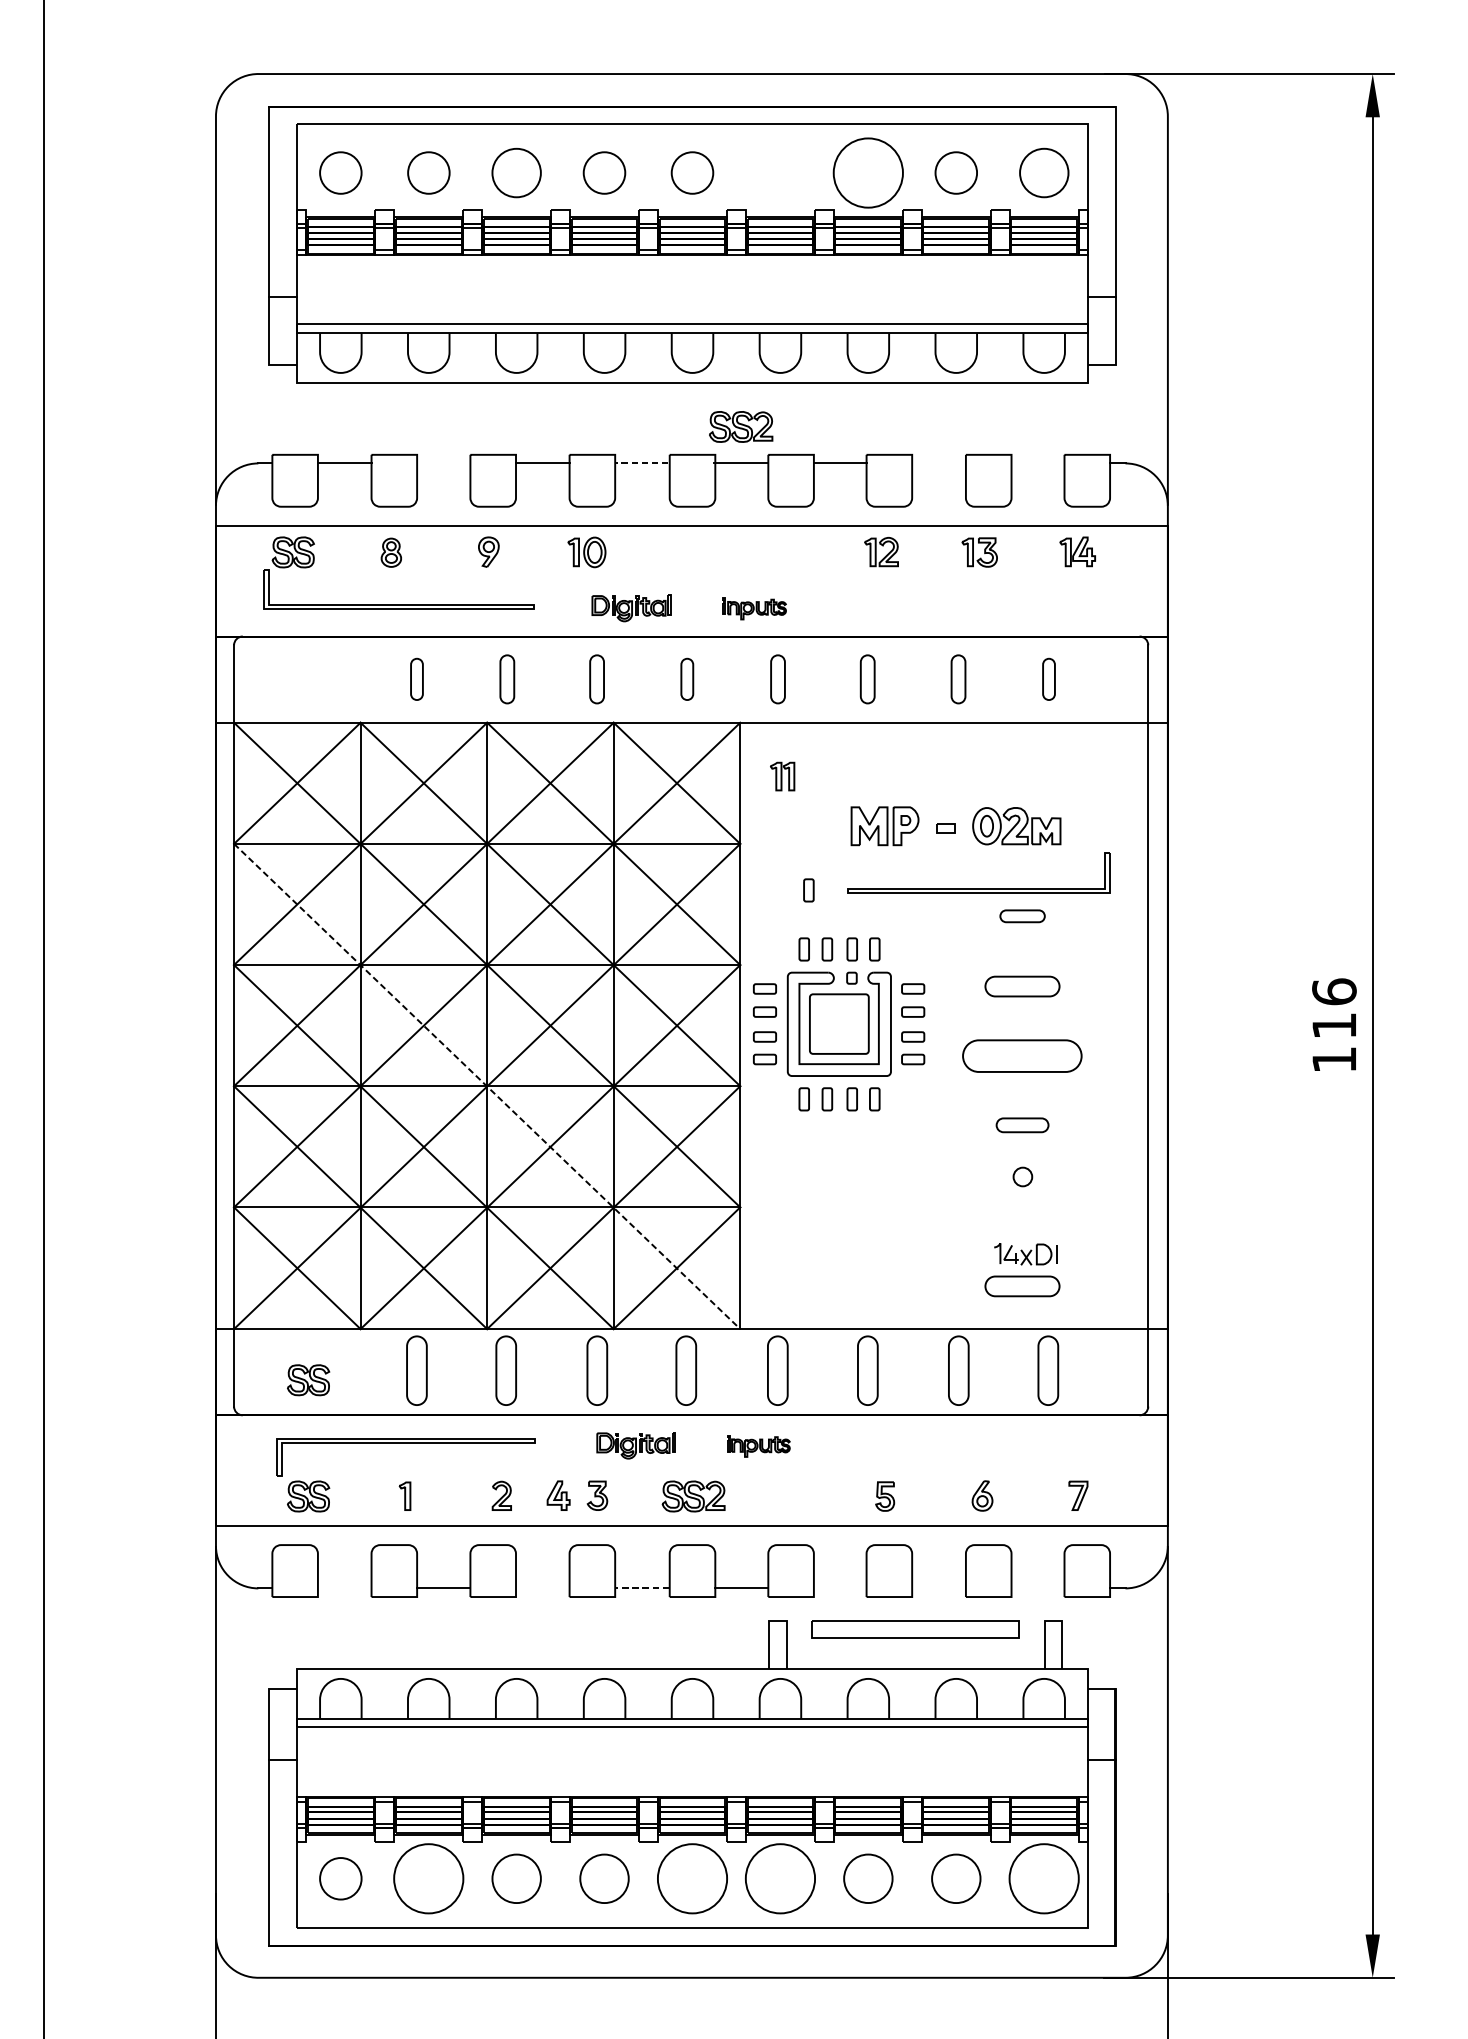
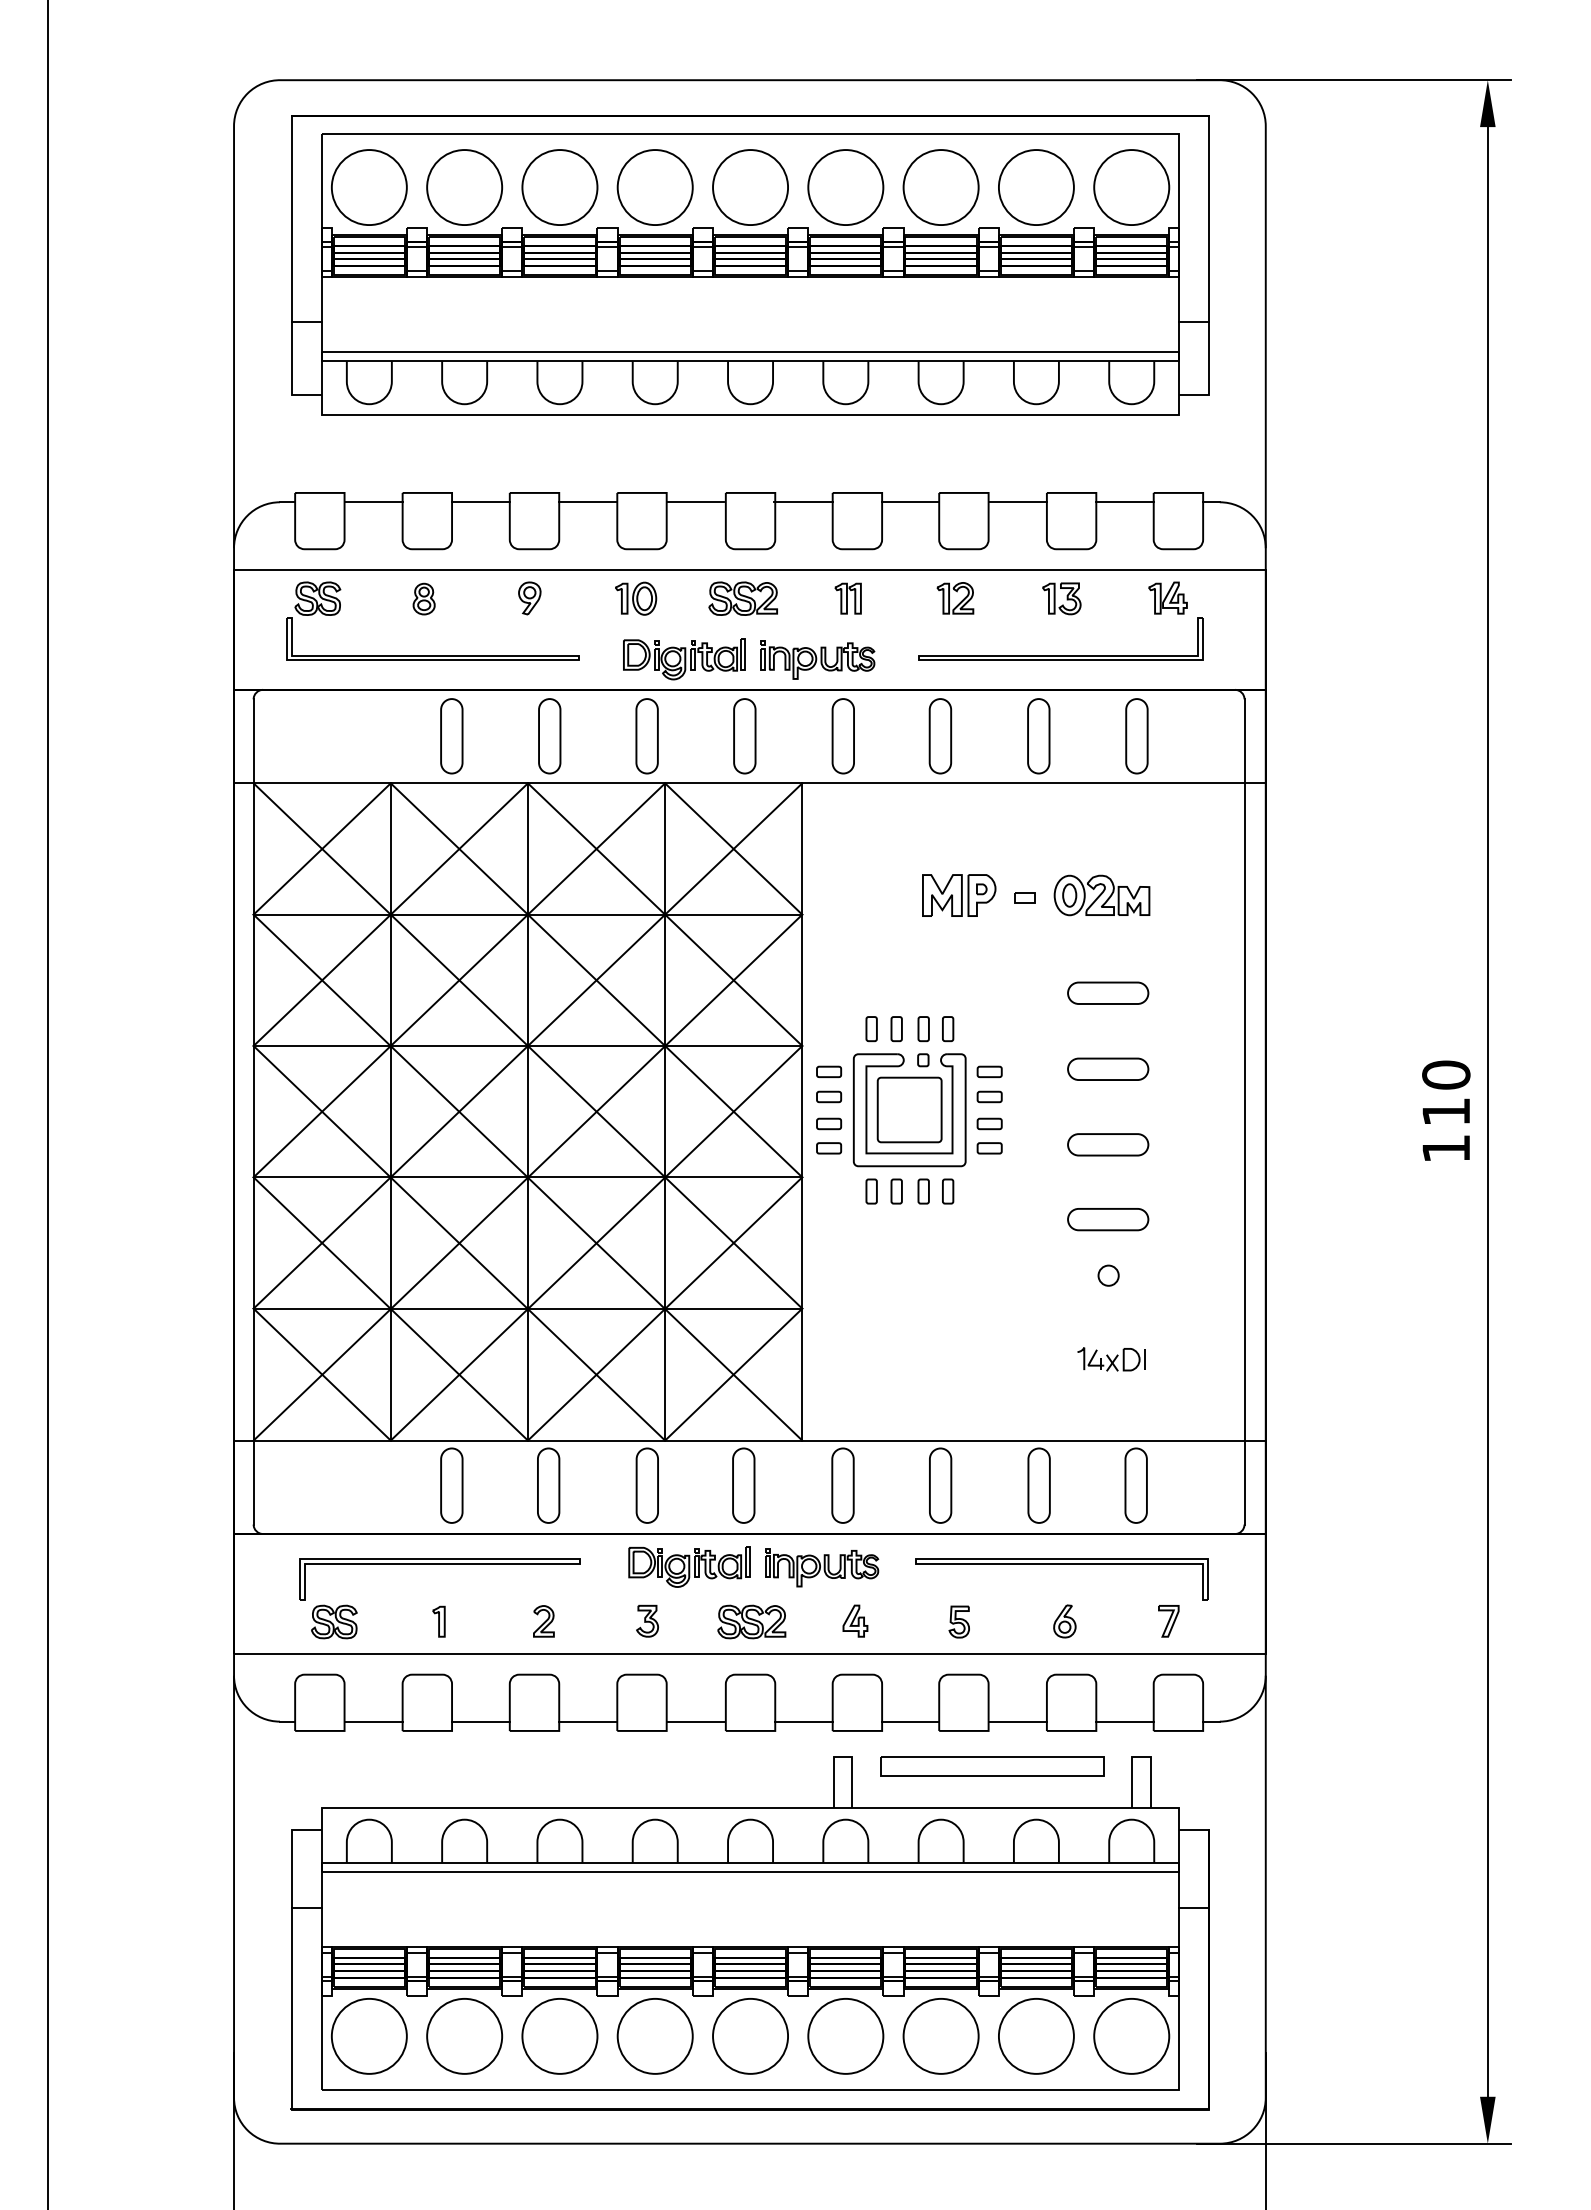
circle: (340, 173) -> (368, 187), size x1.67
circle: (428, 173) -> (464, 187), size x1.67
circle: (516, 173) -> (559, 187), size x1.43
circle: (603, 173) -> (654, 187), size x1.67
circle: (692, 173) -> (750, 187), size x1.67
circle: (780, 173) -> (845, 187), added
circle: (956, 173) -> (1036, 187), size x1.67
circle: (1043, 173) -> (1131, 187), size x1.43
part: (740, 426) -> (742, 598), moved
line: (443, 463) -> (480, 502), added
line: (641, 463) -> (695, 502), dashed -> solid
line: (938, 463) -> (1017, 502), added
line: (1037, 463) -> (1124, 502), added
part: (631, 608) -> (684, 659), size x1.43
part: (754, 608) -> (817, 659), size x1.67
part: (416, 679) -> (451, 736), size x1.67
part: (507, 679) -> (549, 736), size x1.43
part: (596, 679) -> (646, 736), size x1.43
part: (686, 679) -> (744, 736), size x1.67
part: (777, 679) -> (842, 736), size x1.43
part: (867, 679) -> (940, 736), size x1.43
part: (958, 679) -> (1038, 736), size x1.43
part: (1048, 679) -> (1136, 736), size x1.67
part: (781, 776) -> (847, 598), moved
part: (978, 888) -> (1060, 655), moved
part: (808, 890) -> (876, 965), removed
part: (1022, 915) -> (1108, 992), size x1.67
text: (1334, 991) -> (1446, 1074), 116 -> 110
part: (1022, 1055) -> (1108, 1144), size x0.62
line: (487, 1086) -> (528, 1177), dashed -> solid
part: (1022, 1125) -> (1108, 1219), size x1.43
part: (1022, 1285) -> (1108, 1393), removed
part: (308, 1379) -> (334, 1495), removed
part: (979, 1443) -> (1061, 1564), added
part: (636, 1445) -> (689, 1566), size x1.43
part: (758, 1446) -> (822, 1567), size x1.67
part: (558, 1495) -> (855, 1620), moved
line: (344, 1588) -> (373, 1721), added
line: (543, 1588) -> (588, 1721), added
line: (641, 1588) -> (695, 1721), dashed -> solid
line: (840, 1588) -> (910, 1721), added
line: (938, 1588) -> (1017, 1721), added
line: (1037, 1588) -> (1124, 1721), added
circle: (340, 1877) -> (368, 2035), size x1.67
circle: (867, 1877) -> (940, 2035), size x1.43
circle: (516, 1878) -> (559, 2036), size x1.43
circle: (603, 1878) -> (654, 2036), size x1.43
circle: (956, 1878) -> (1036, 2036), size x1.43

